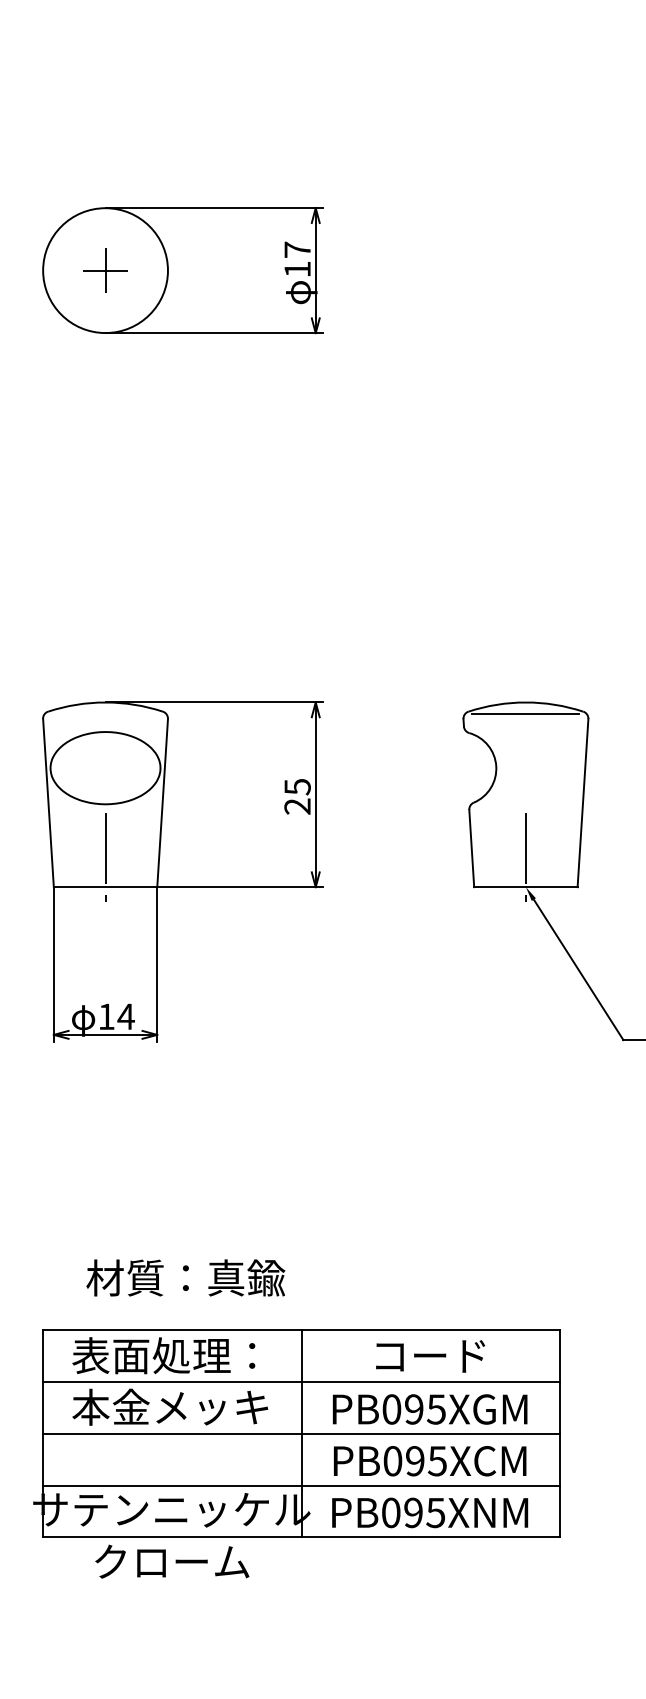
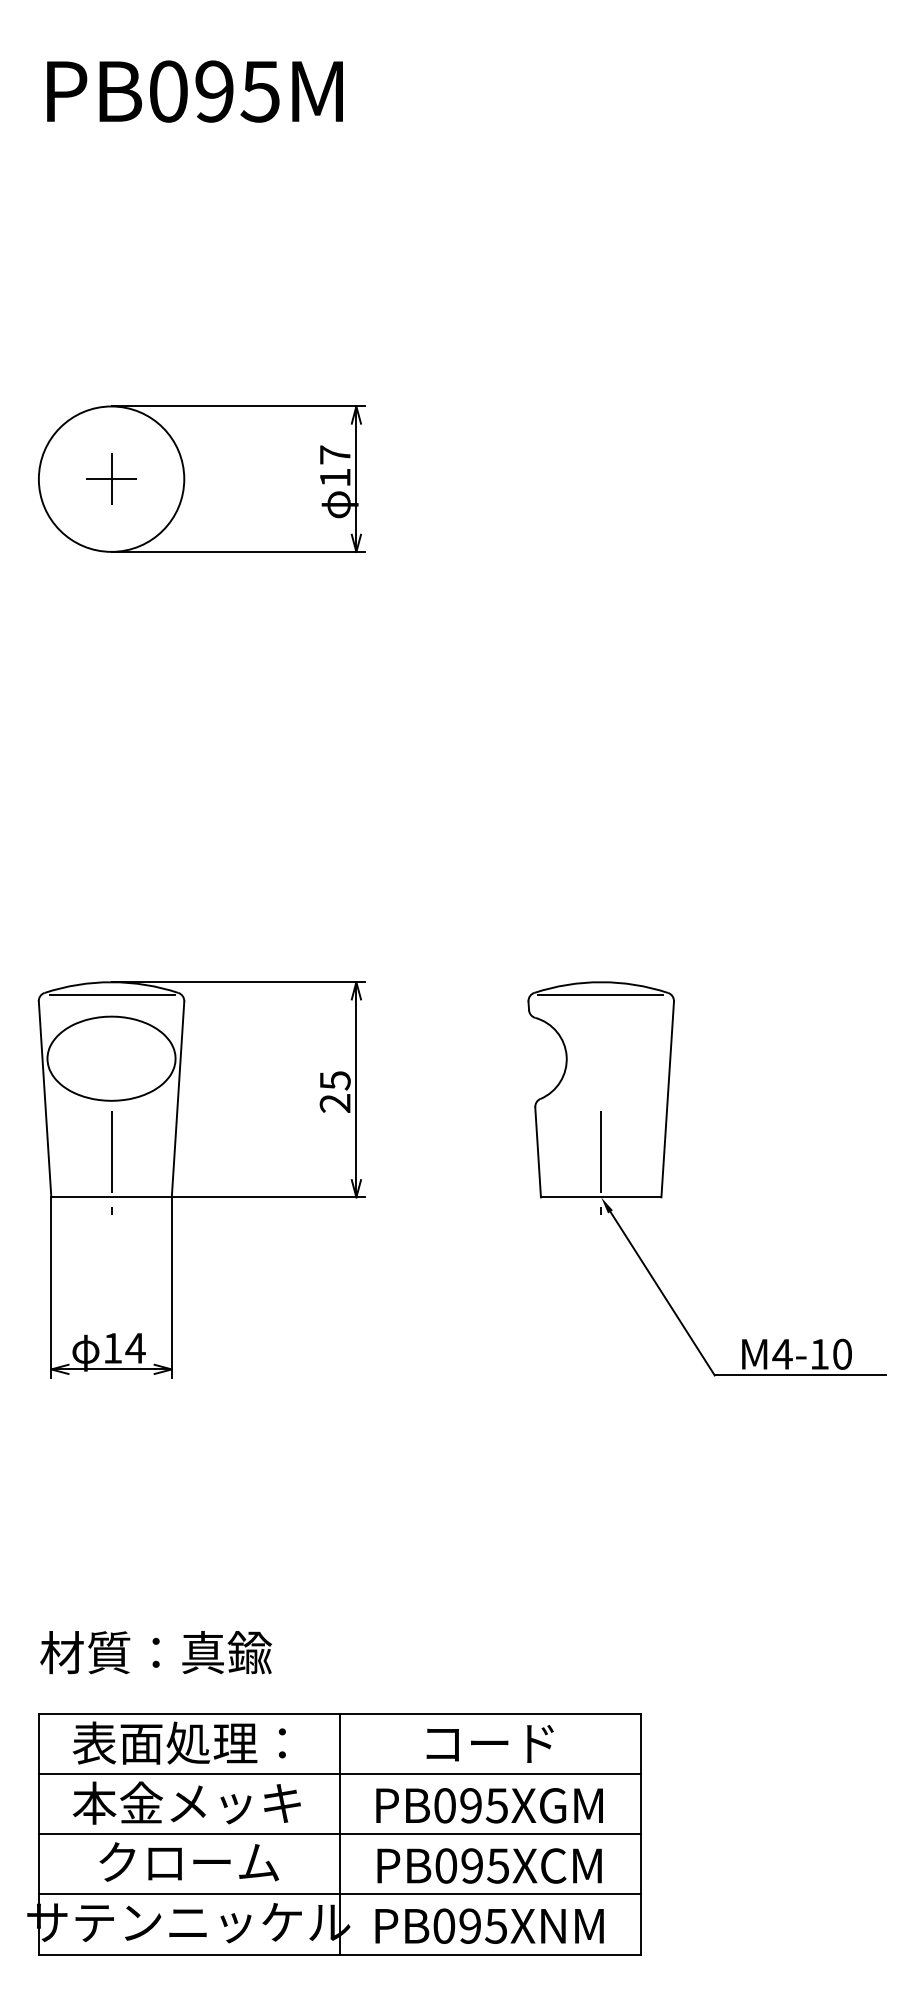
line: (105, 713) -> (111, 995), added
text: (185, 1277) -> (155, 1652), moved
text: (172, 1561) -> (189, 1861), moved

